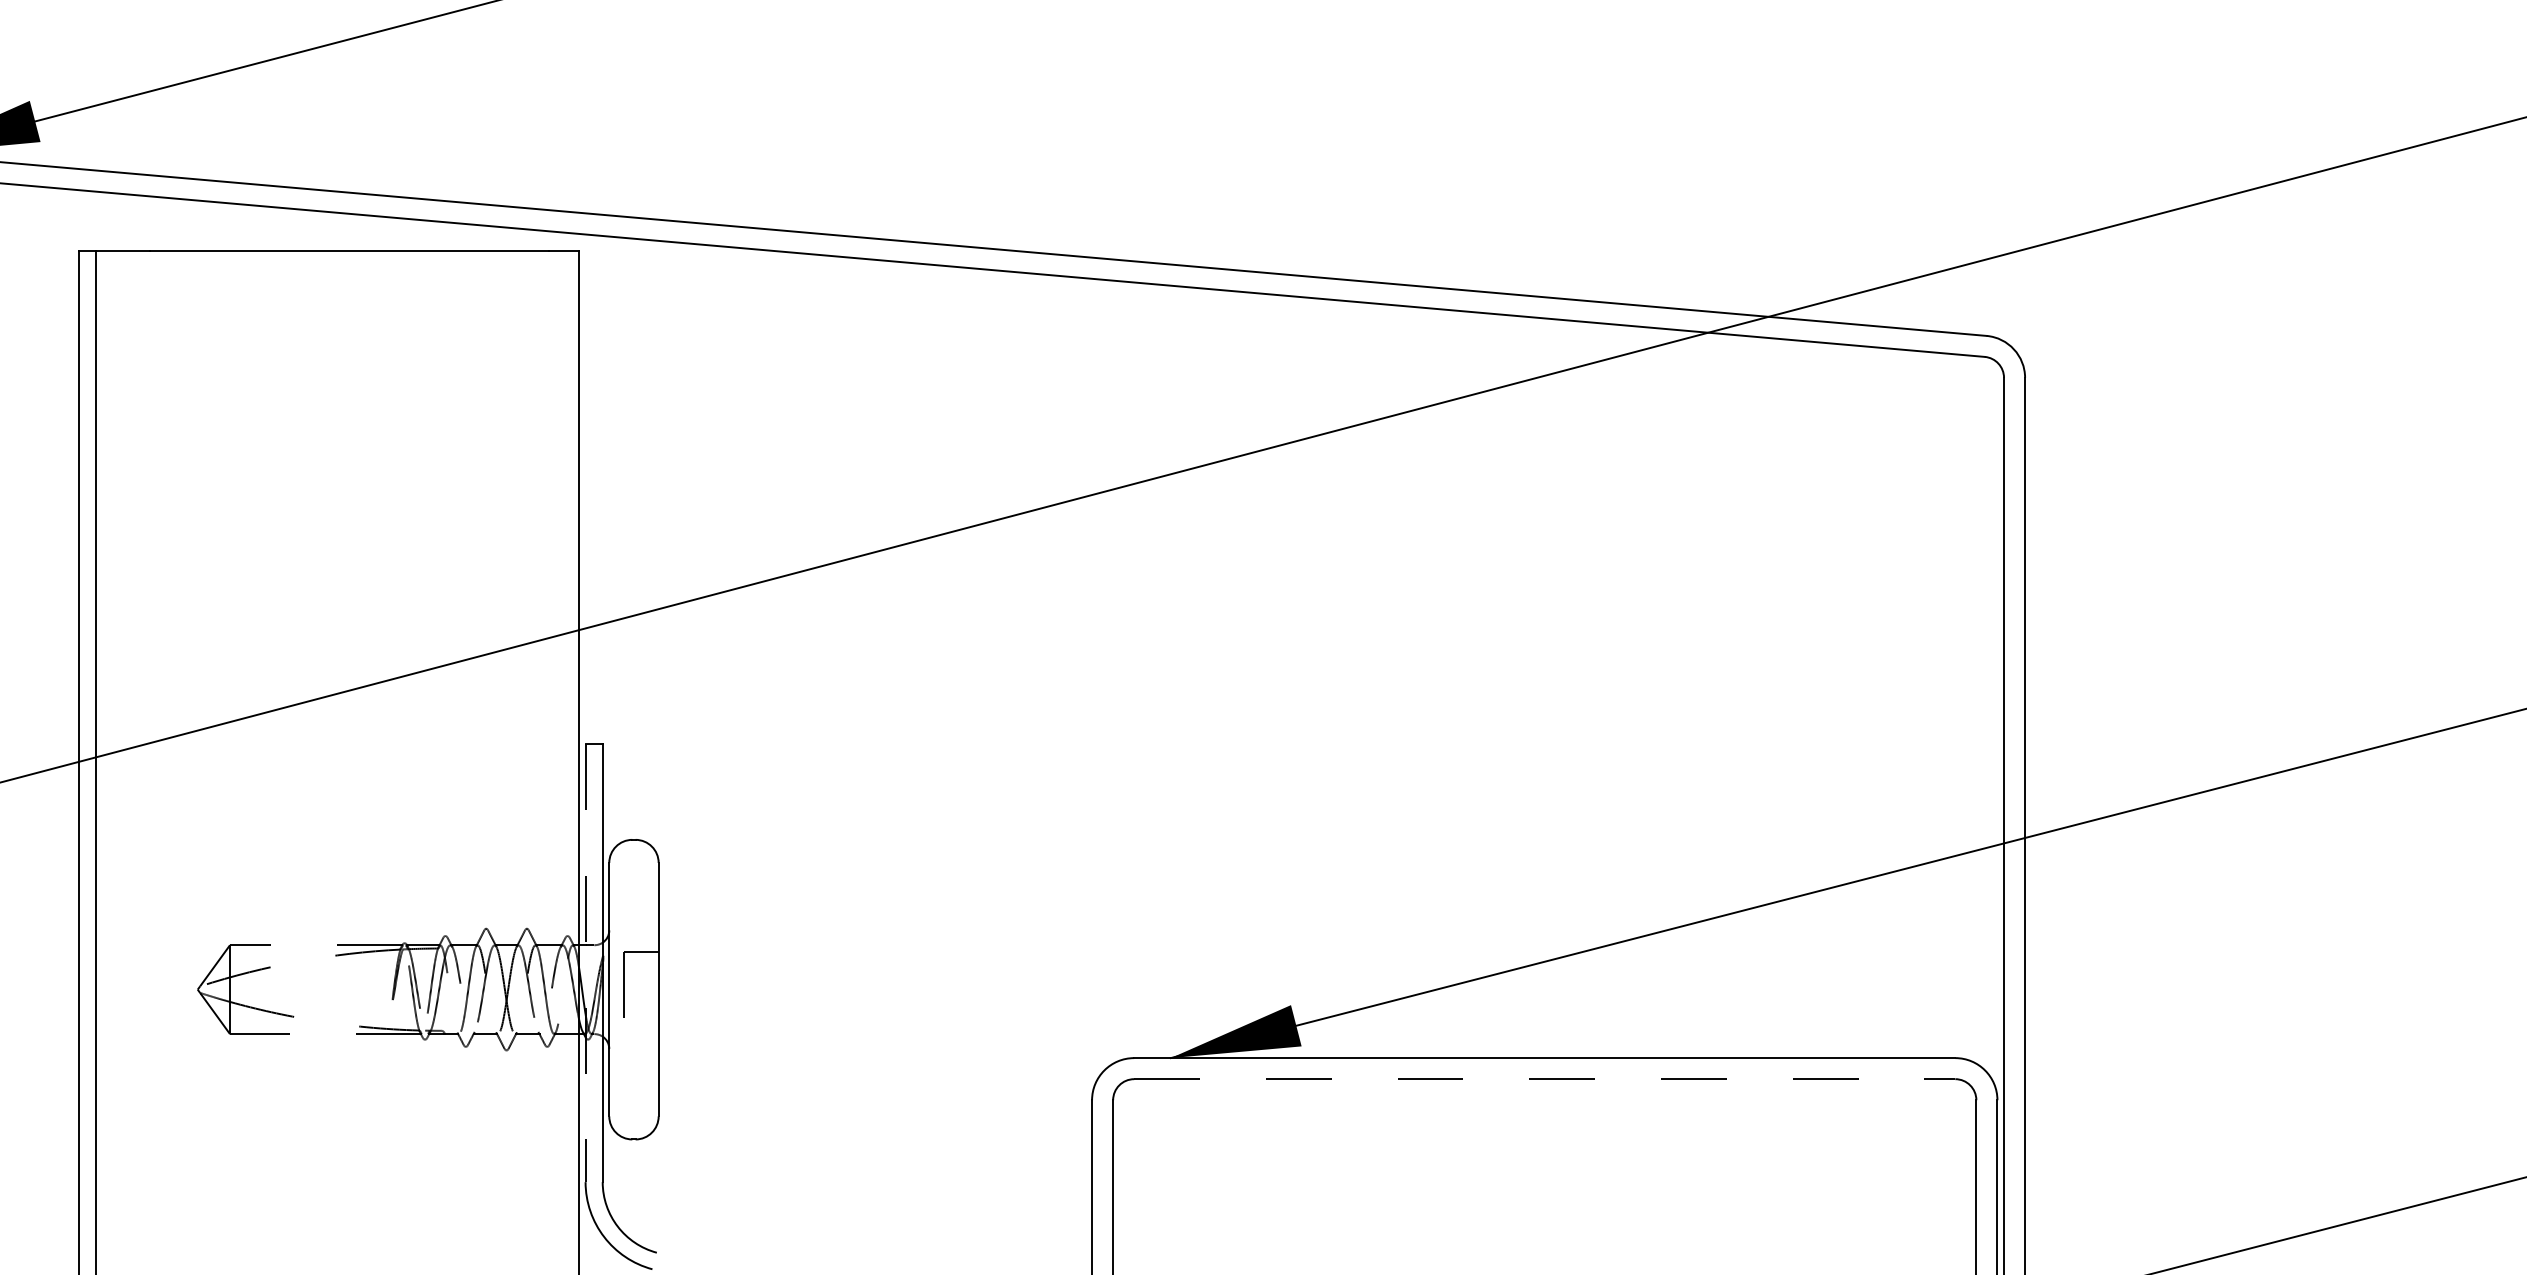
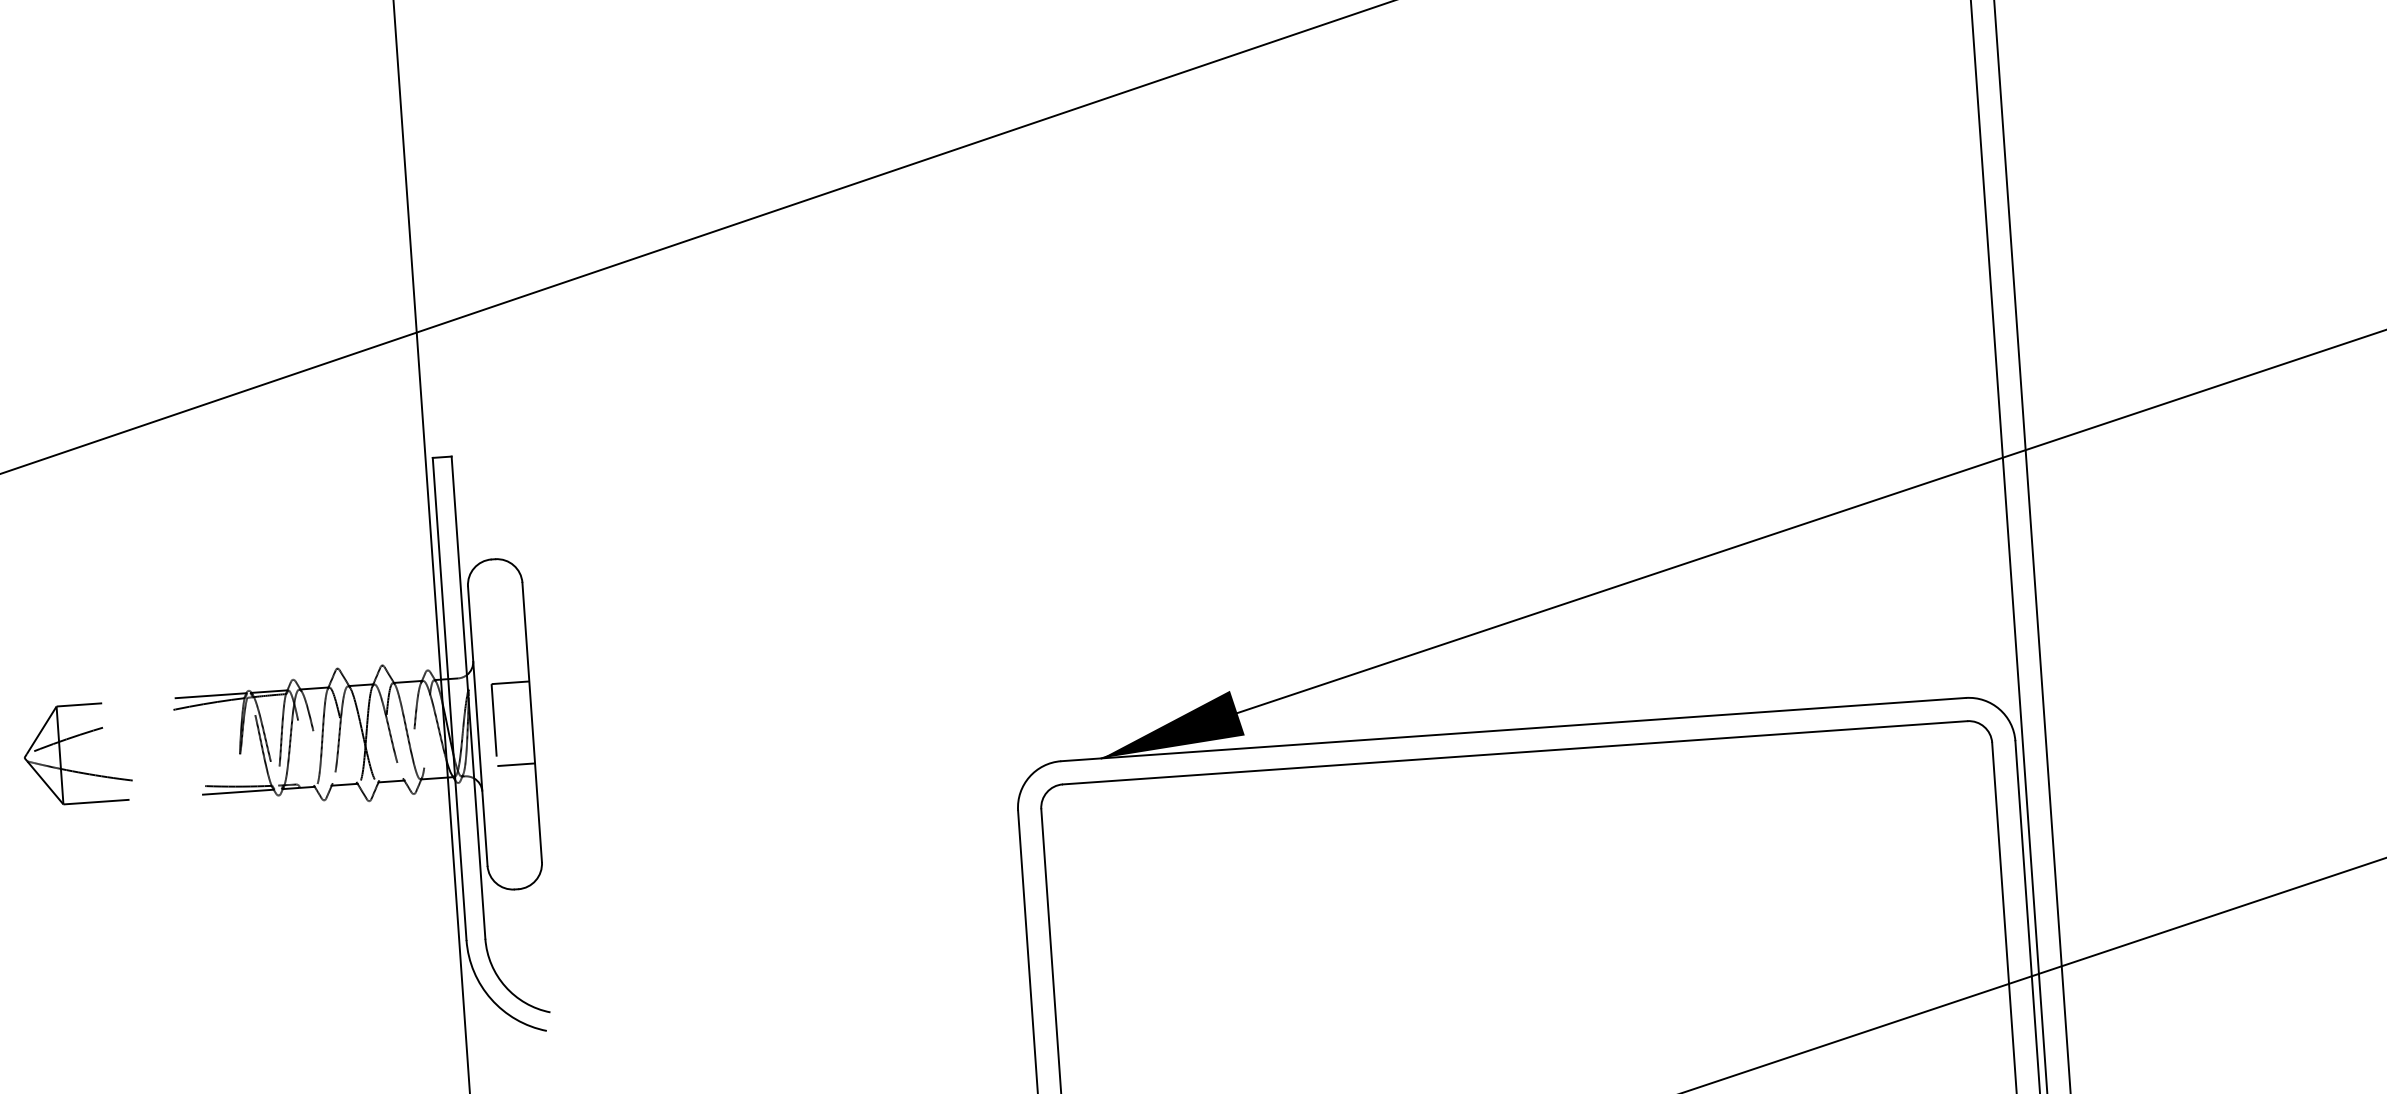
line: (585, 963) -> (449, 699), dashed -> solid
line: (641, 1026) -> (516, 764), added
line: (1544, 1079) -> (1514, 753), dashed -> solid

